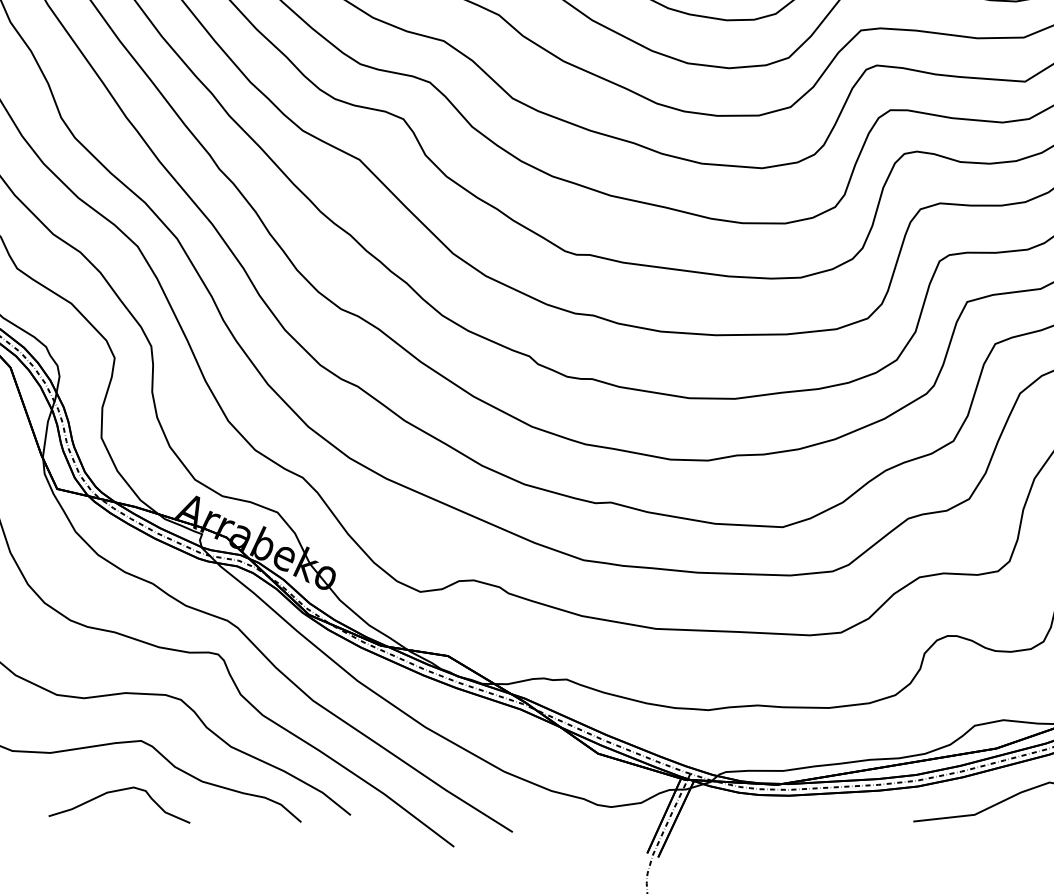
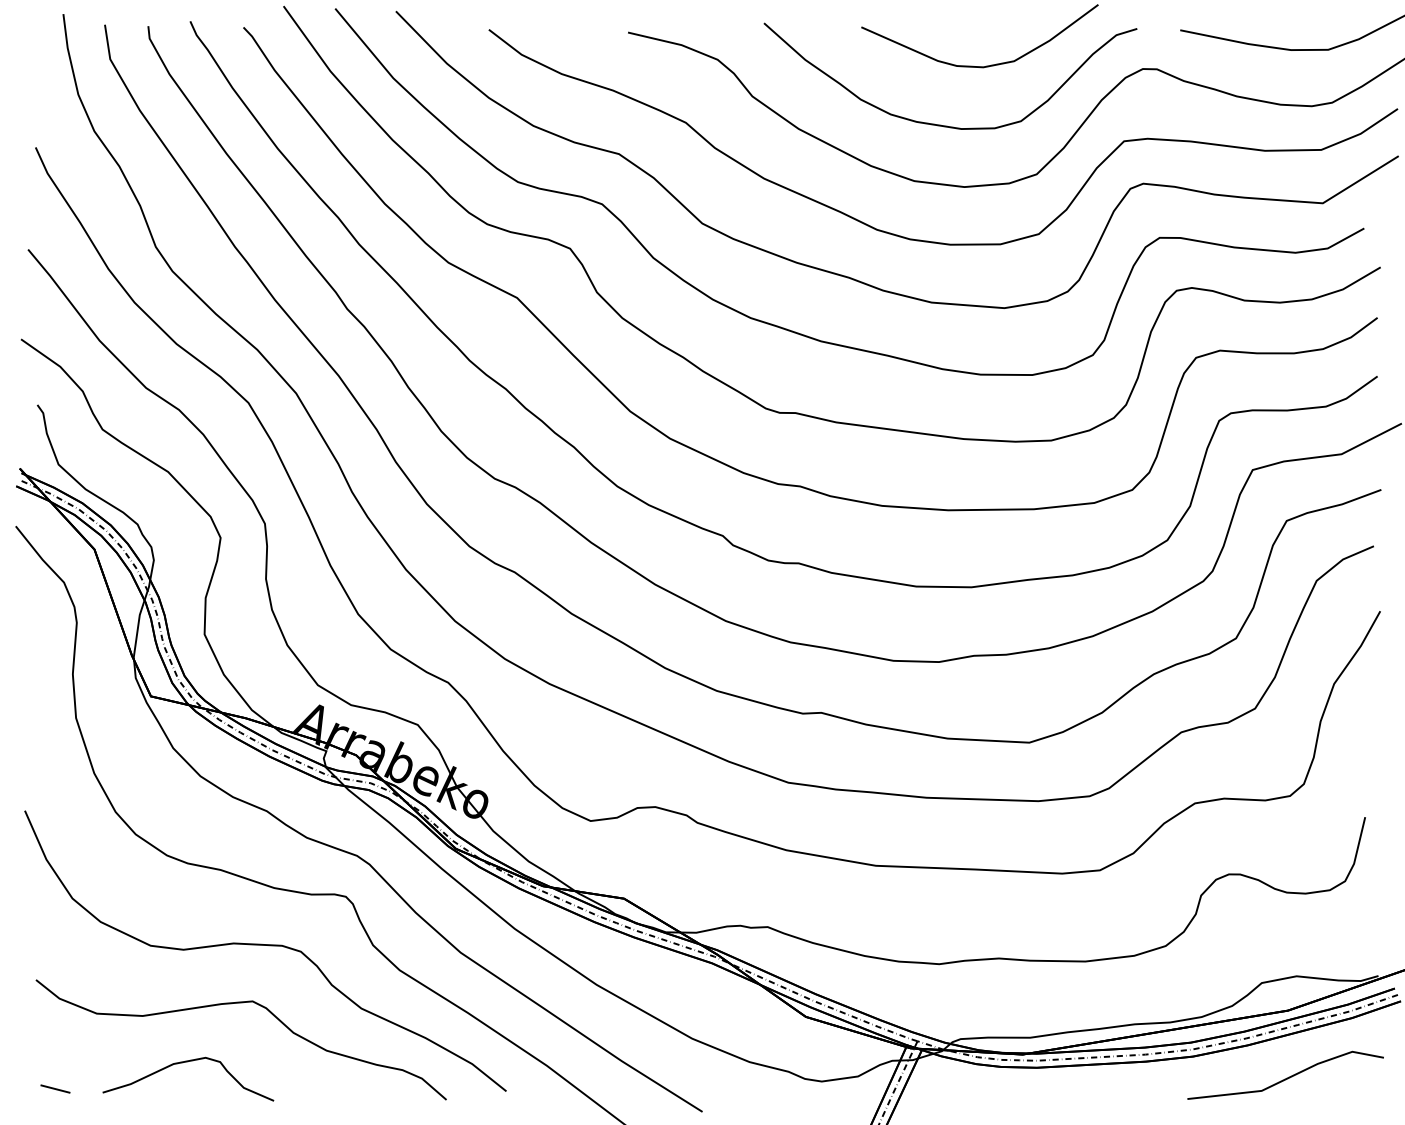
curve: (118, 791) -> (187, 1062), moved

